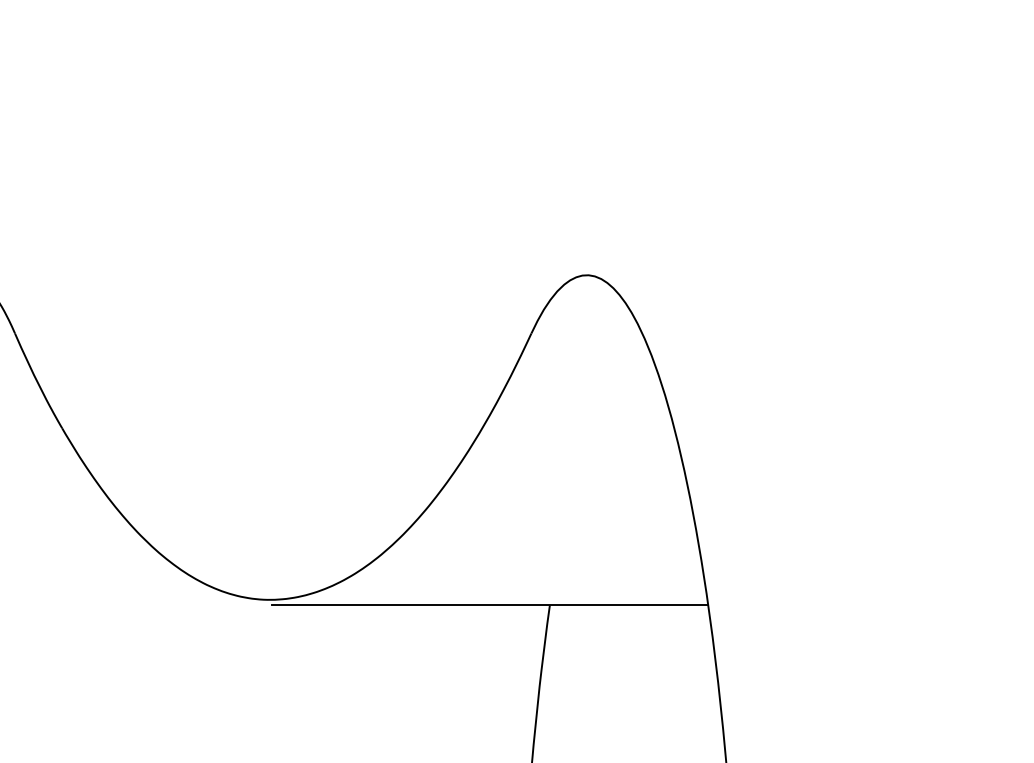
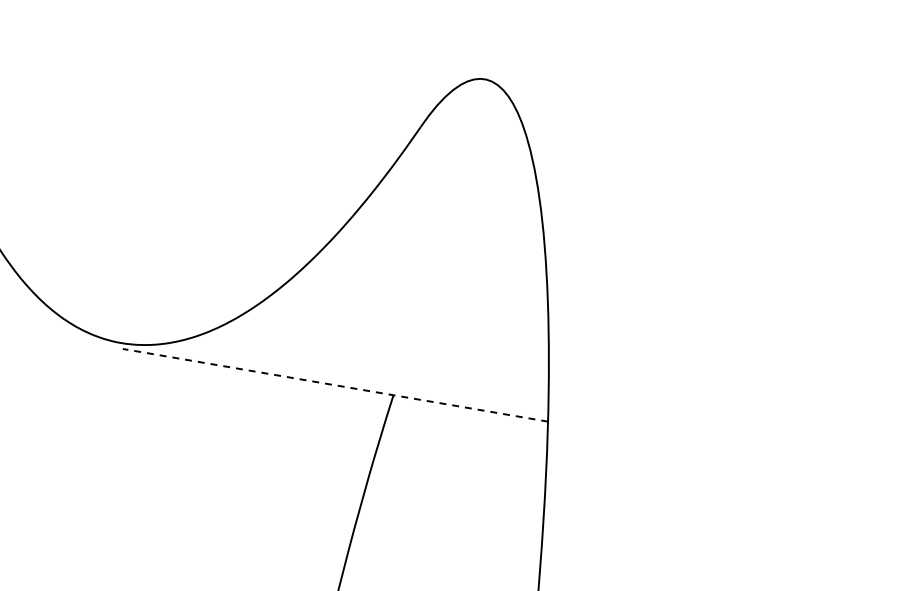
line: (490, 605) -> (335, 385), solid -> dashed

